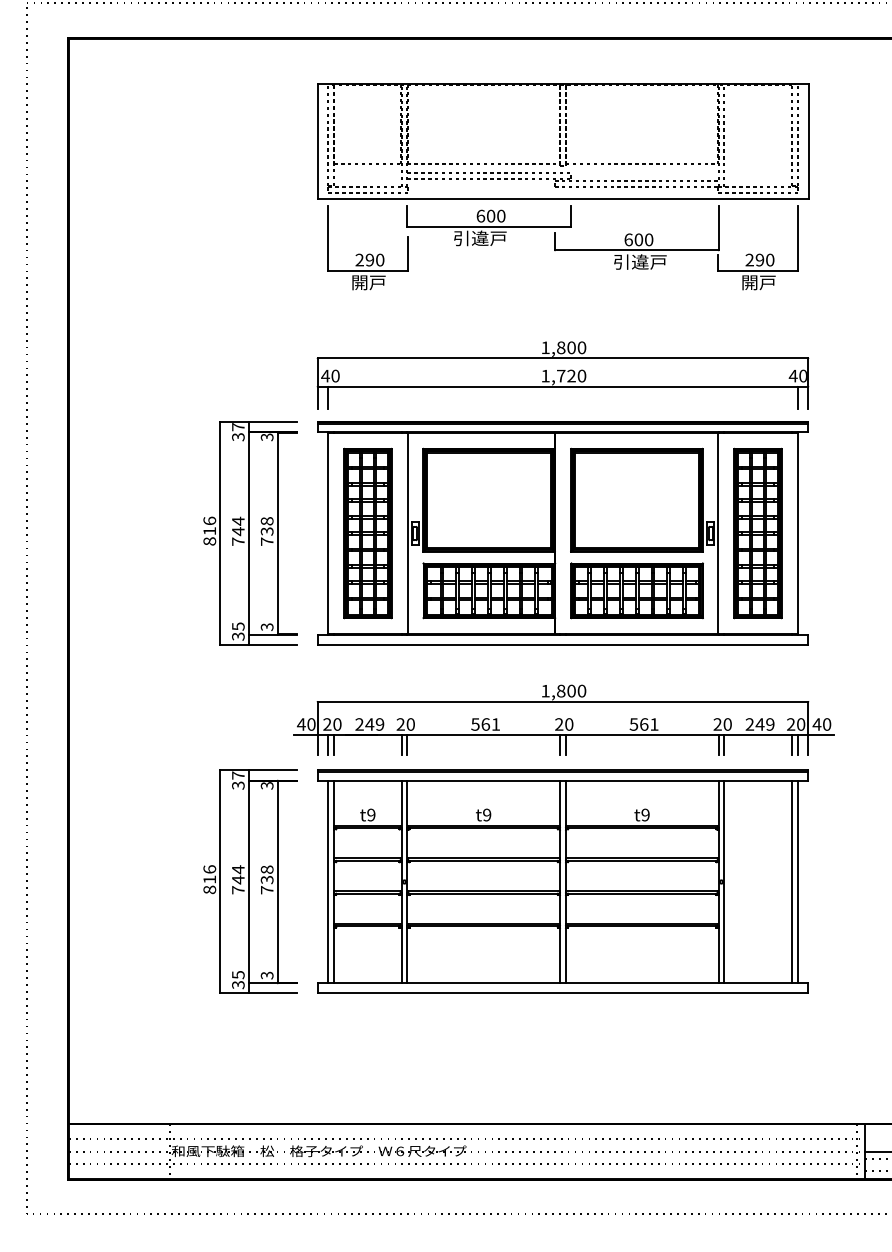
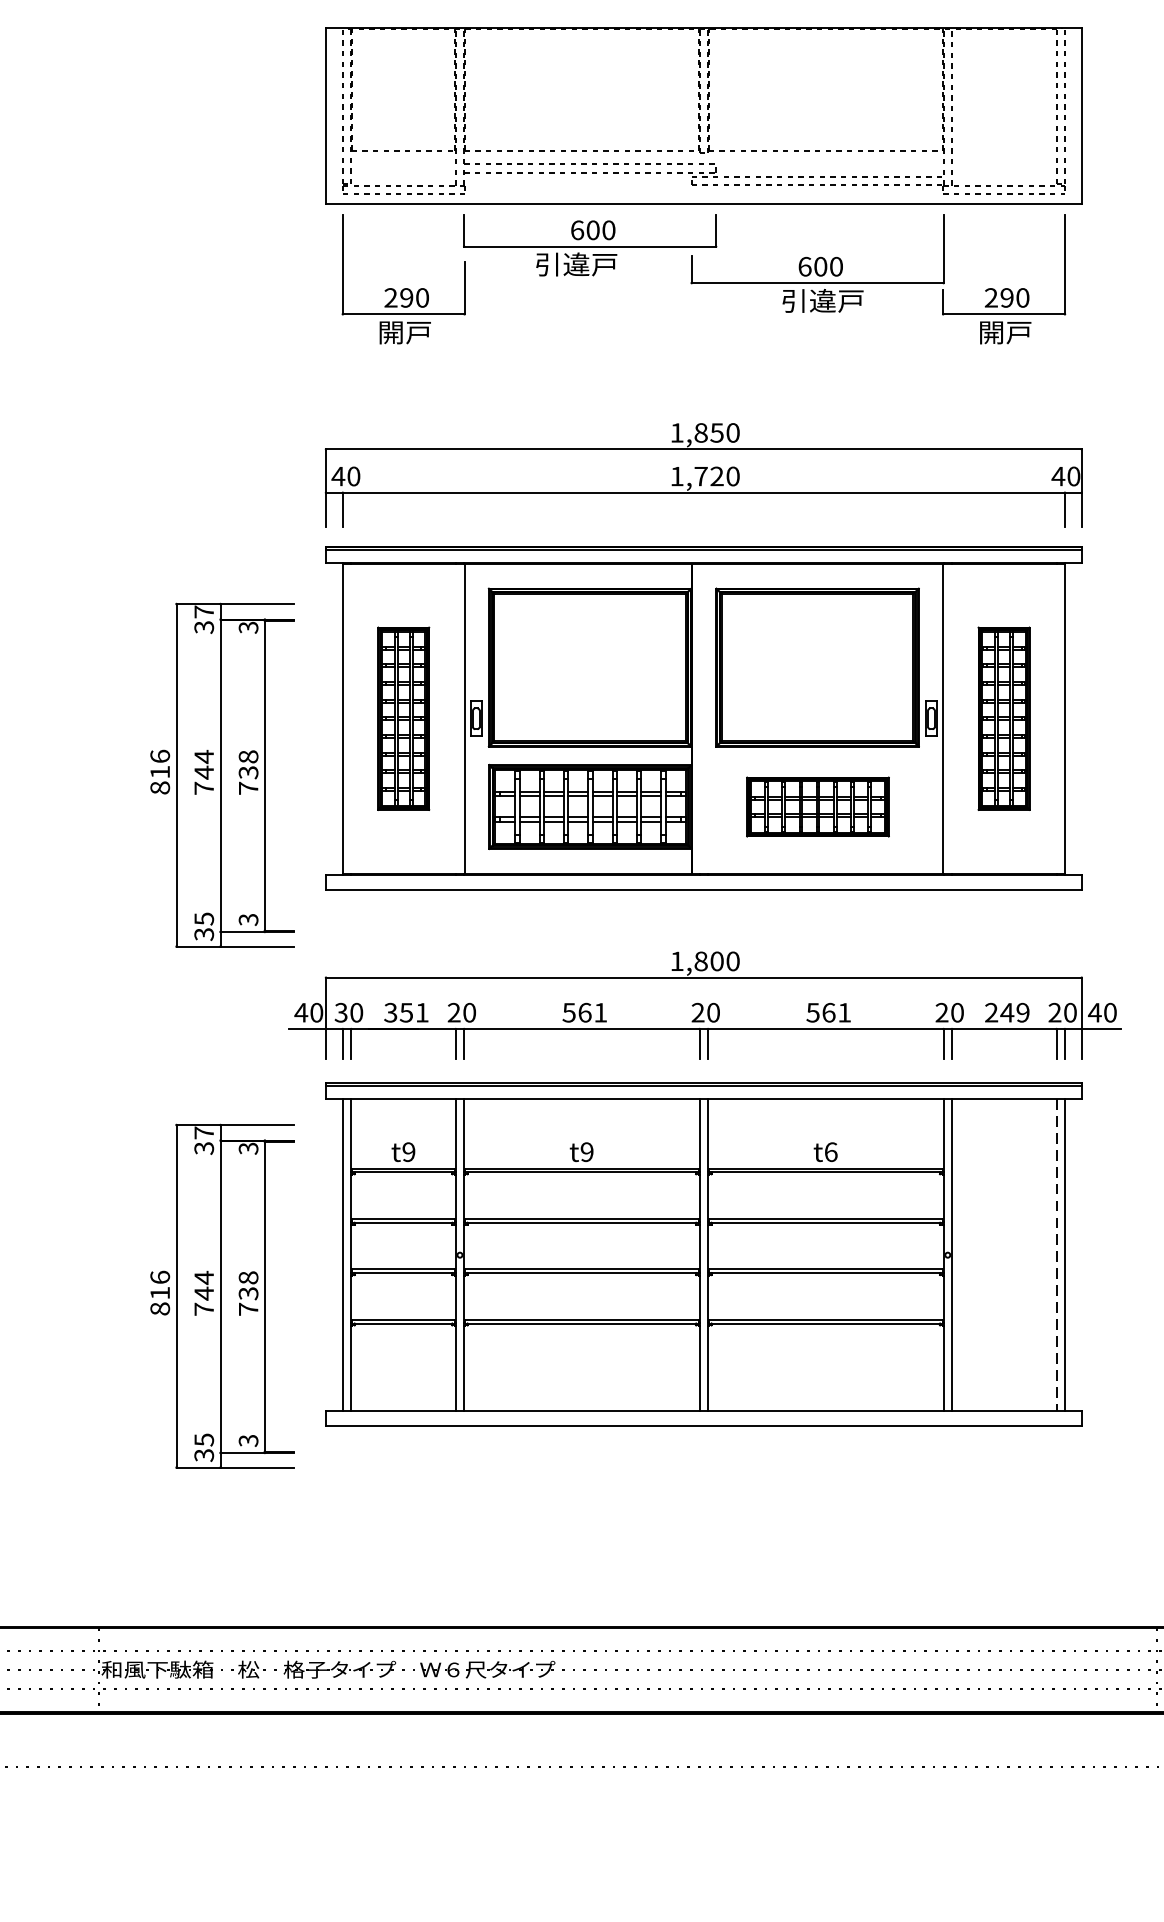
text: (571, 347) -> (716, 432), 1,800 -> 1,850
part: (250, 533) -> (222, 775), moved
part: (367, 533) -> (402, 718), size x0.7
part: (757, 533) -> (1003, 718), size x0.7
part: (636, 590) -> (817, 806), size x0.7
text: (327, 724) -> (341, 1012), 20 -> 30
text: (369, 724) -> (406, 1012), 249 -> 351
text: (645, 814) -> (830, 1151), t9 -> t6
part: (250, 881) -> (222, 1295), moved
line: (792, 882) -> (1057, 1255), solid -> dashed

